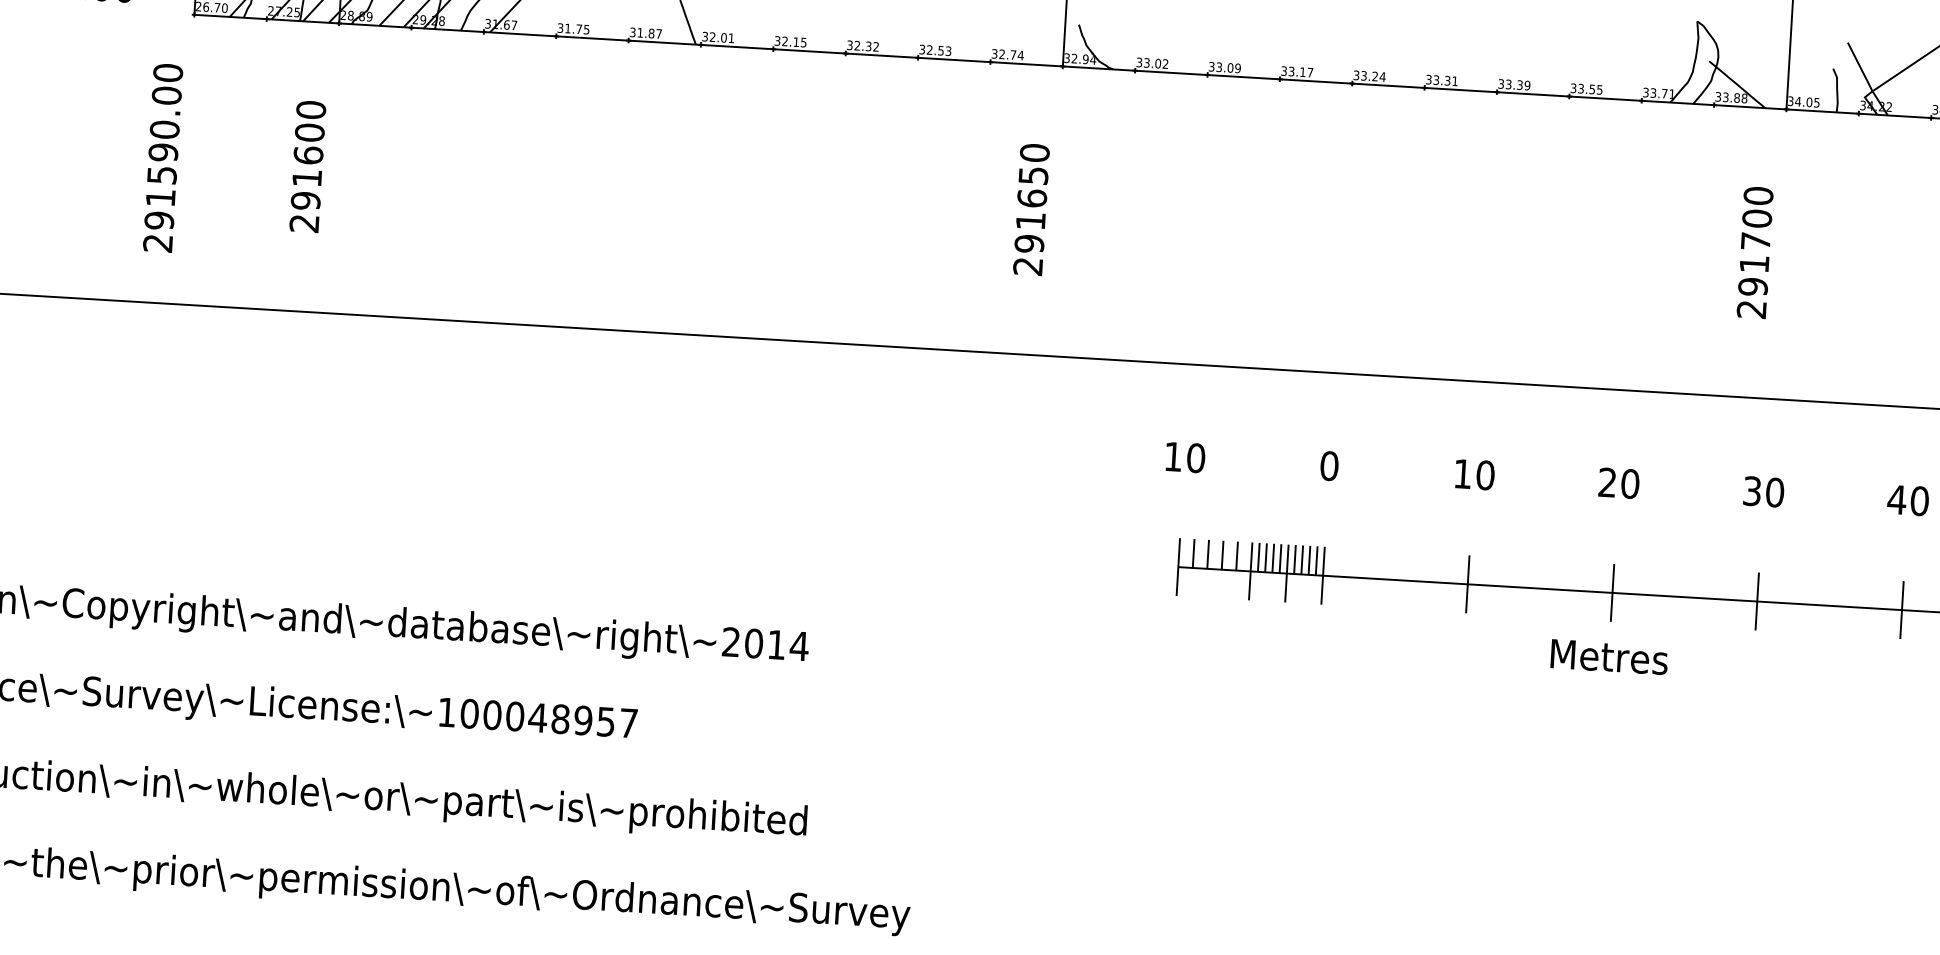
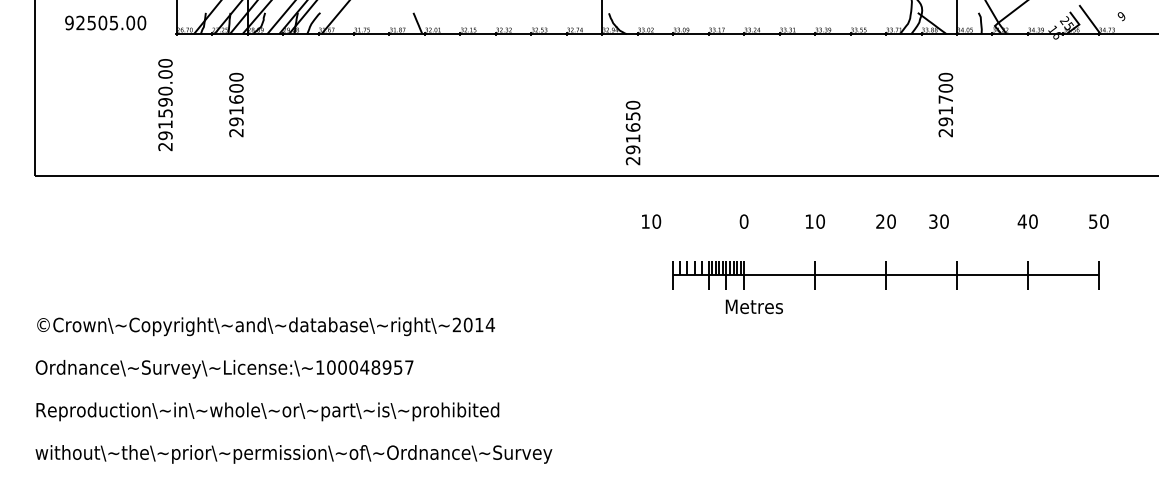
text: (1030, 208) -> (632, 132), moved
text: (1185, 457) -> (651, 221), moved
text: (1762, 491) -> (938, 221), moved
text: (1607, 656) -> (753, 306), moved

